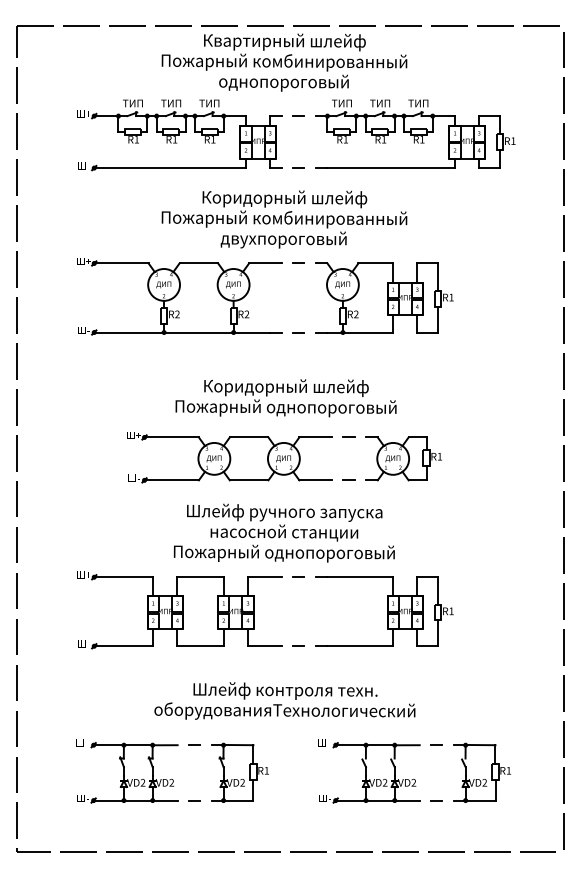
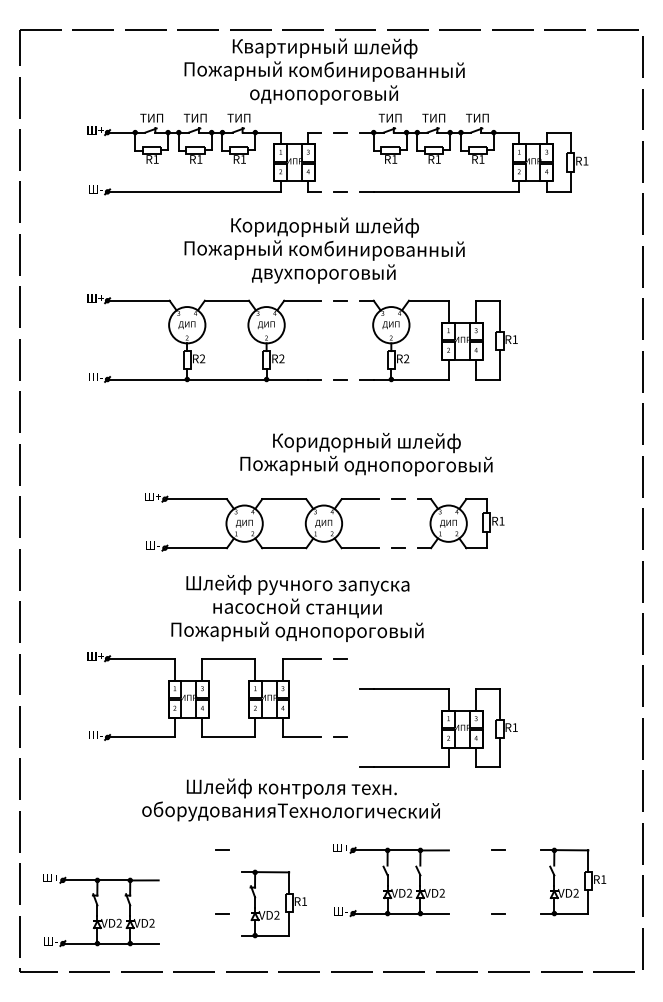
text: (286, 398) -> (366, 454), moved
text: (284, 533) -> (297, 608), moved
part: (384, 611) -> (438, 727), moved
text: (284, 700) -> (290, 799), moved
part: (127, 771) -> (101, 910), moved
part: (369, 771) -> (391, 880), moved
part: (239, 772) -> (273, 903), moved
part: (484, 778) -> (575, 888), moved

